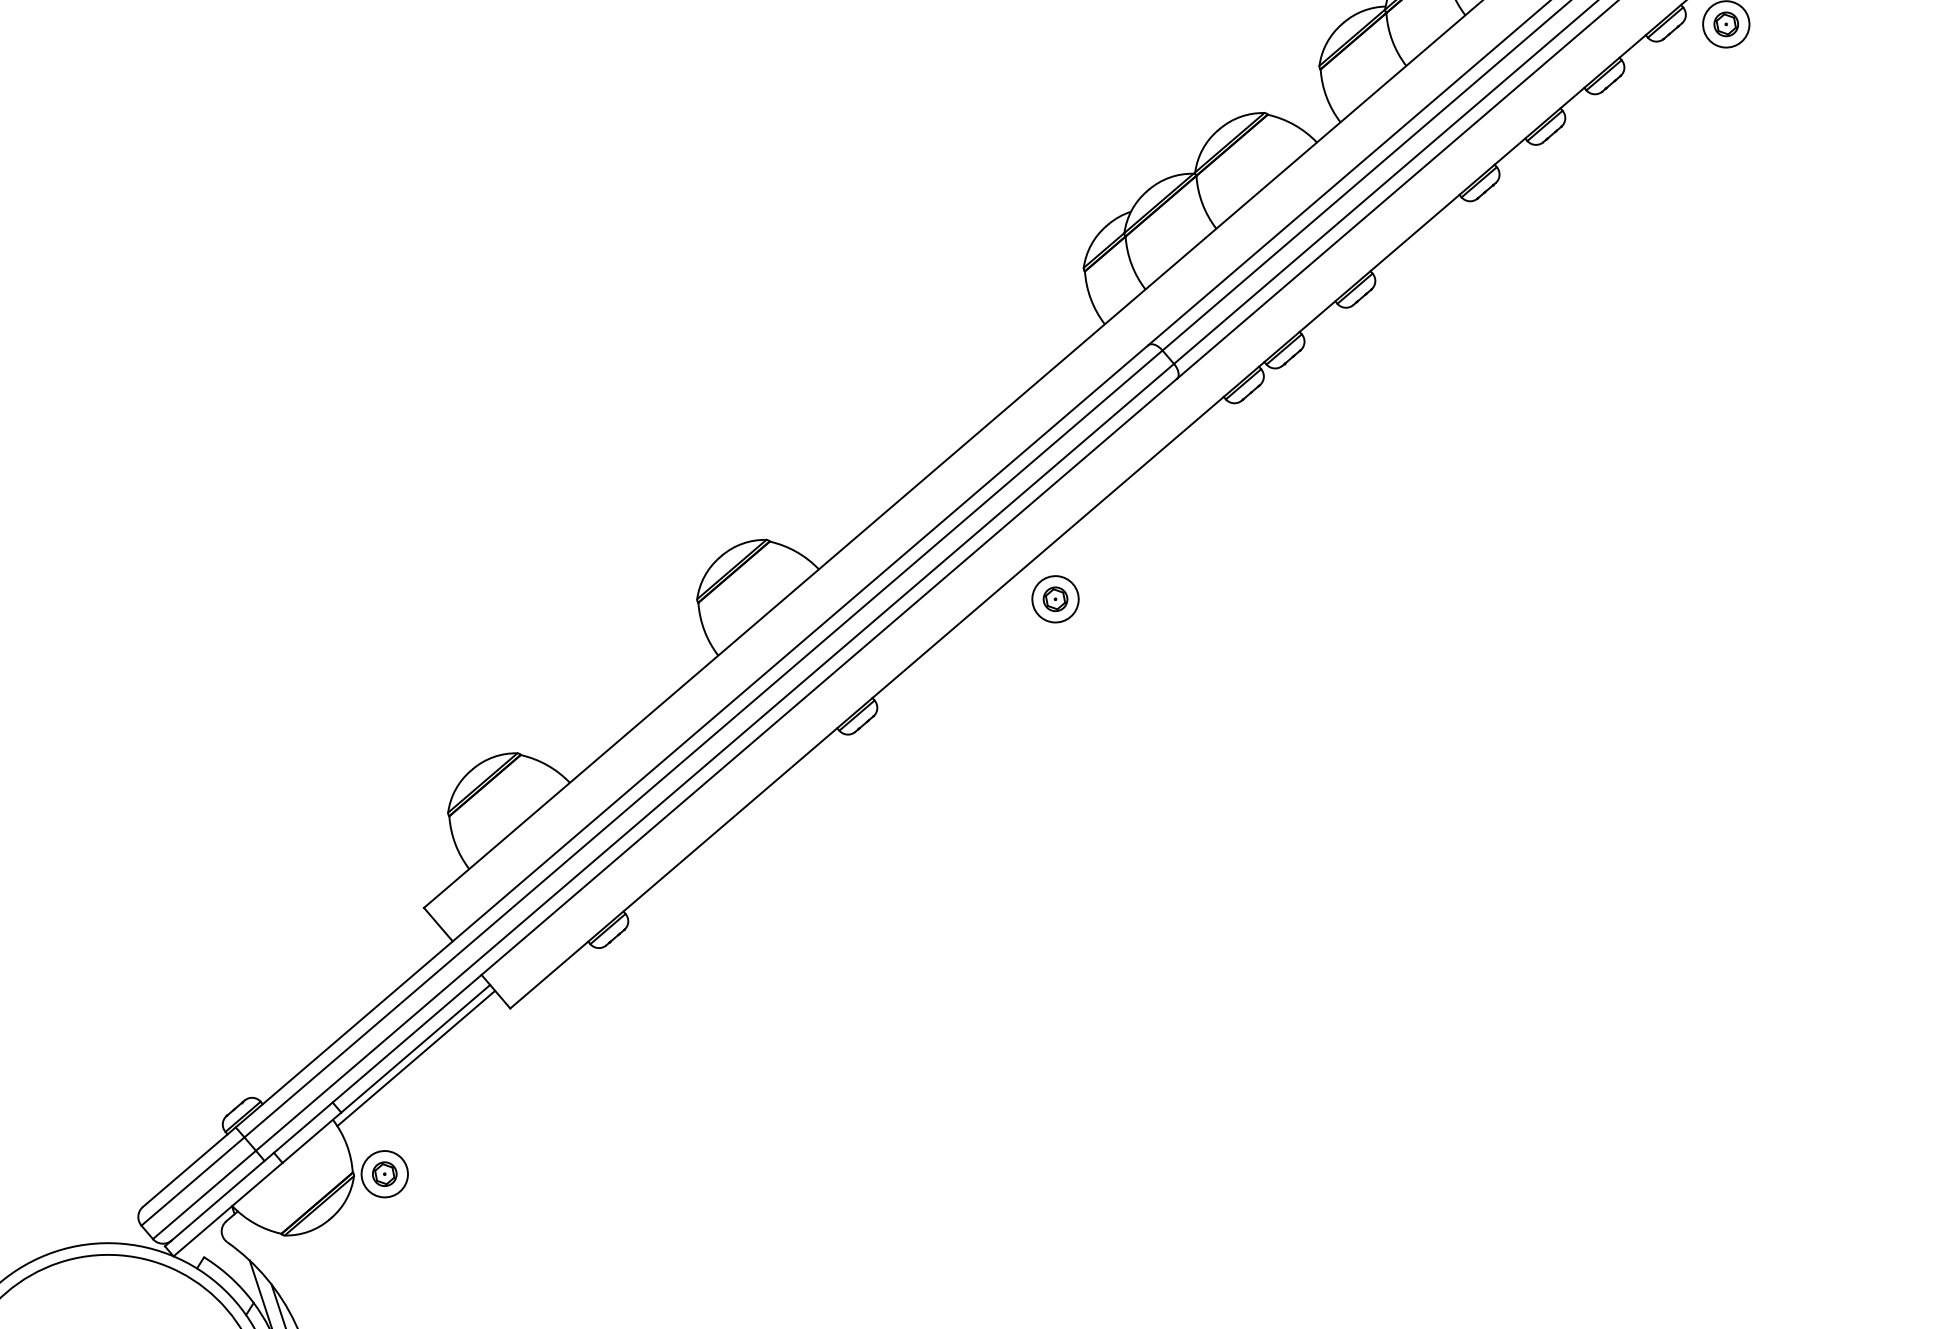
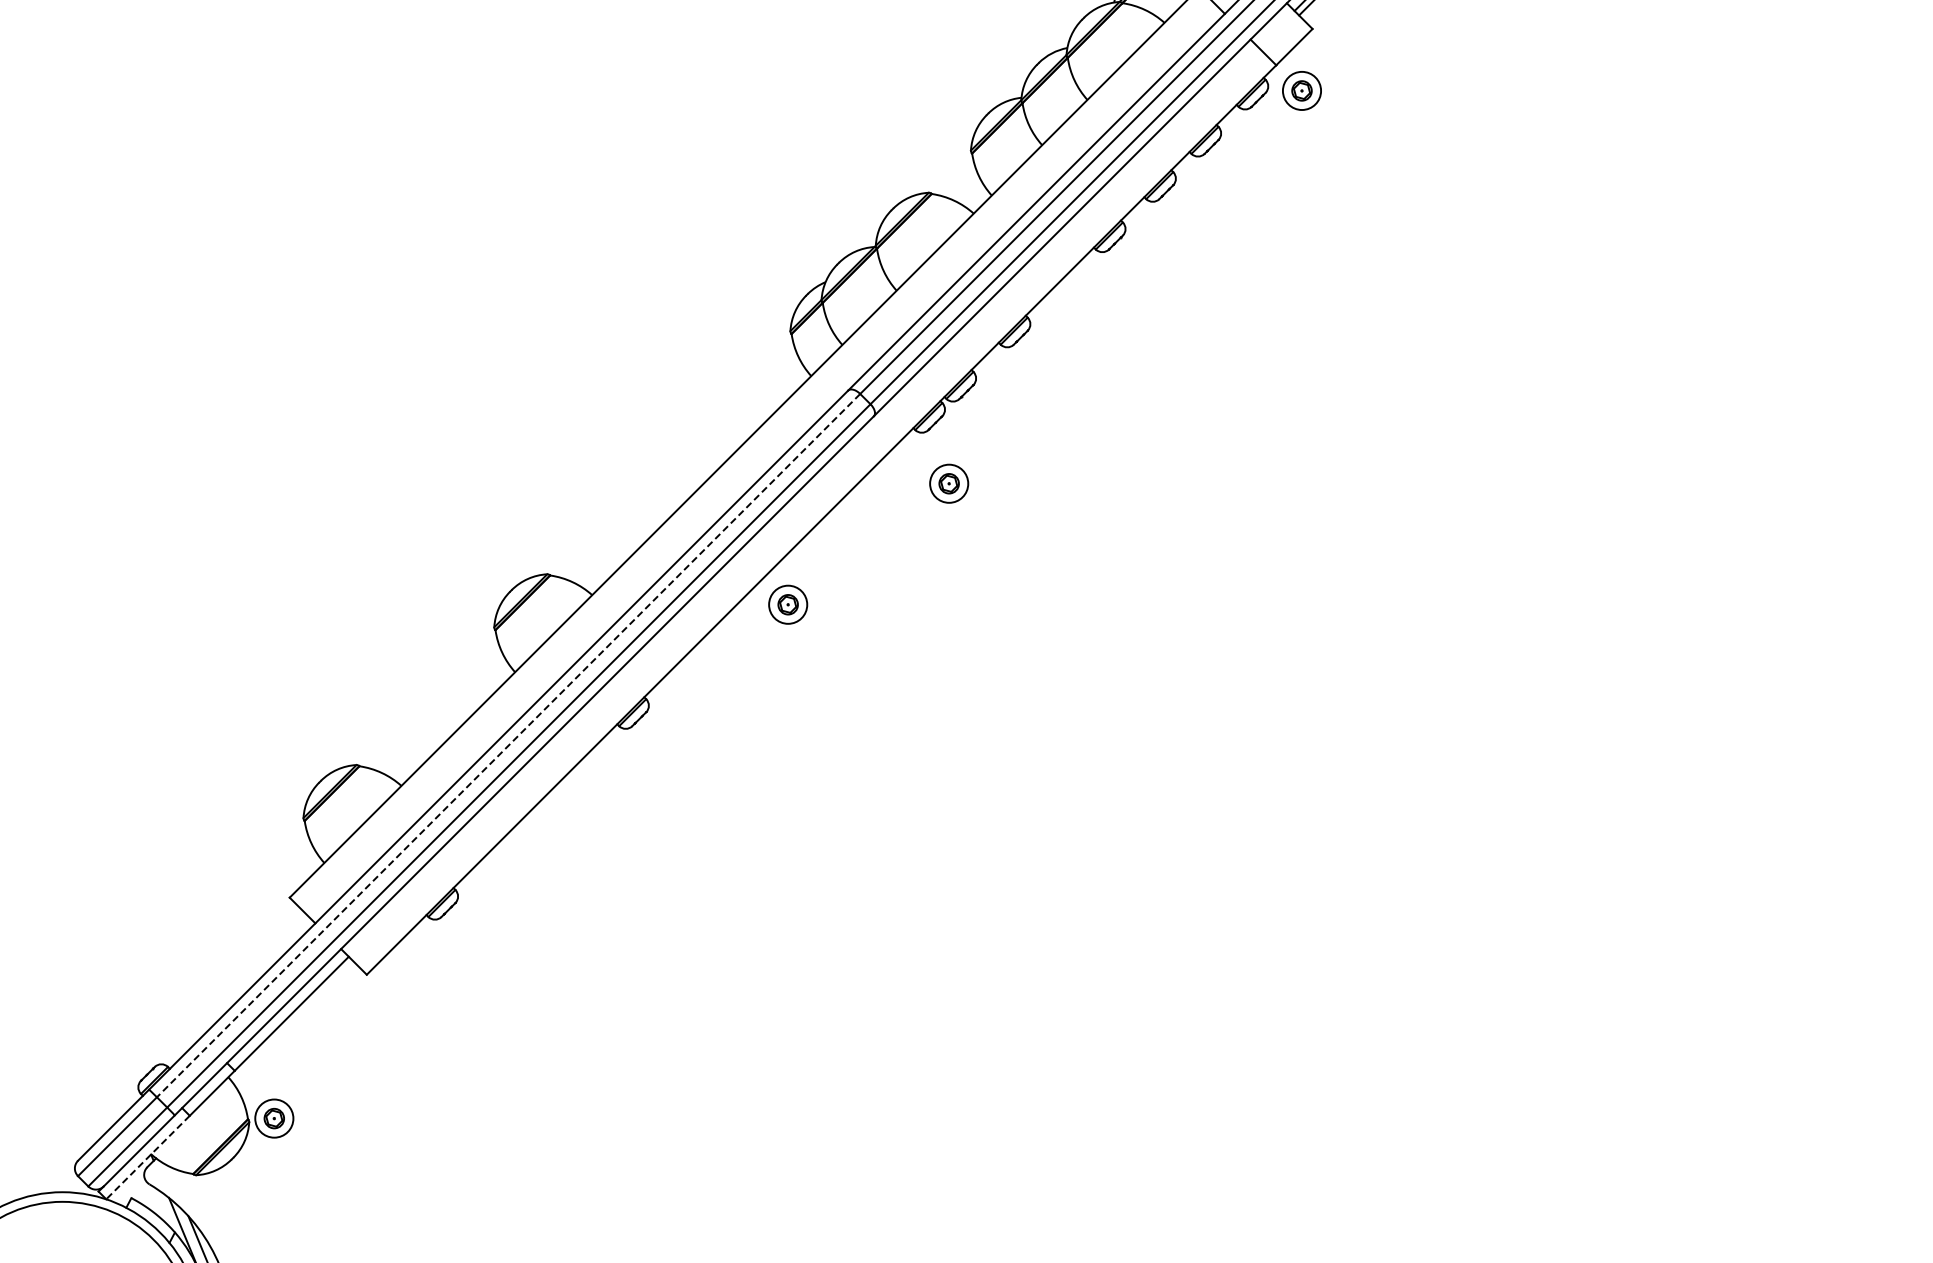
part: (1262, 467) -> (949, 483), added
line: (703, 743) -> (508, 745), solid -> dashed
line: (415, 1058) -> (292, 1021), removed
line: (227, 1209) -> (147, 1157), solid -> dashed

